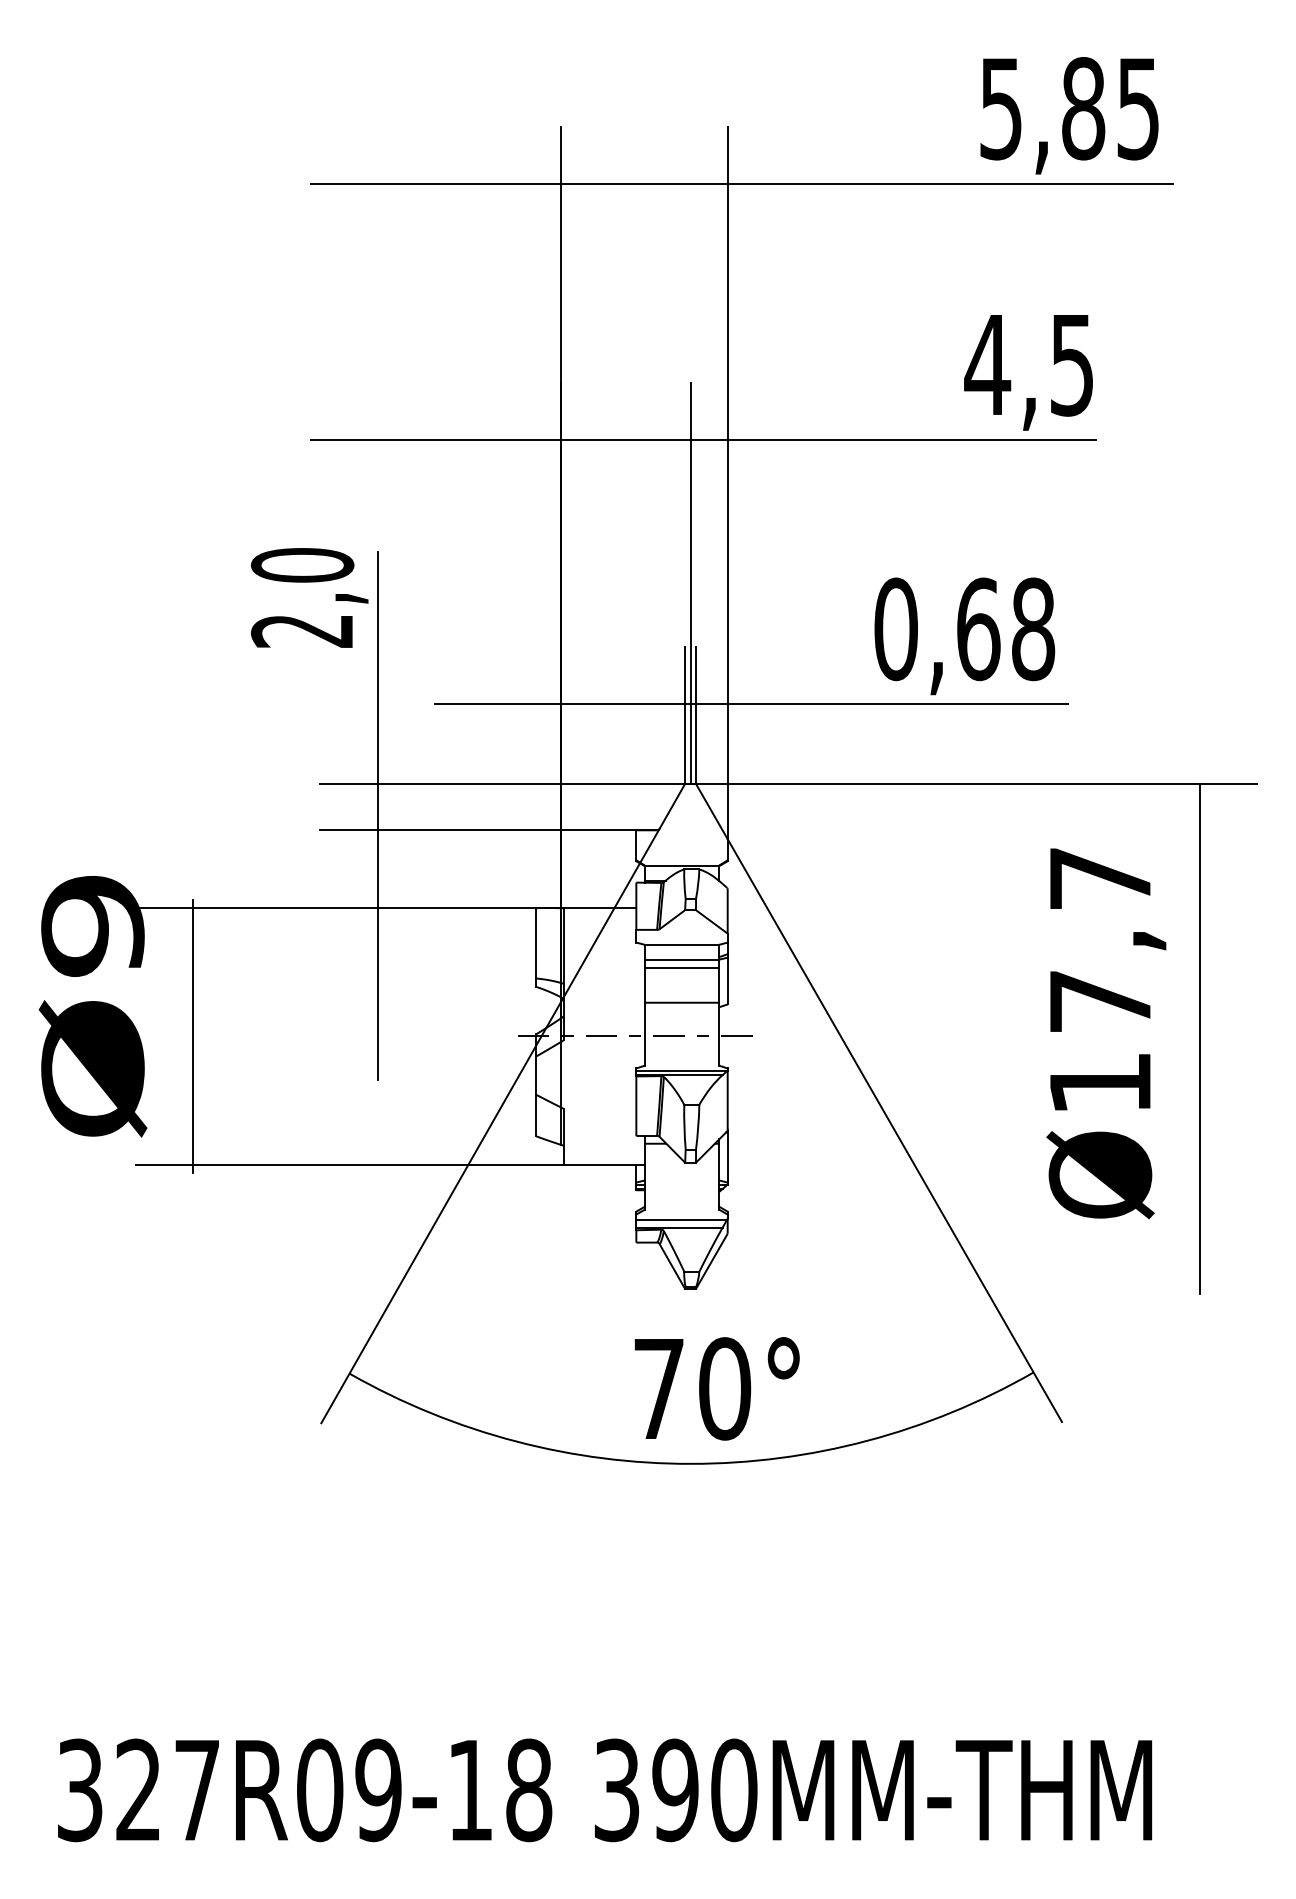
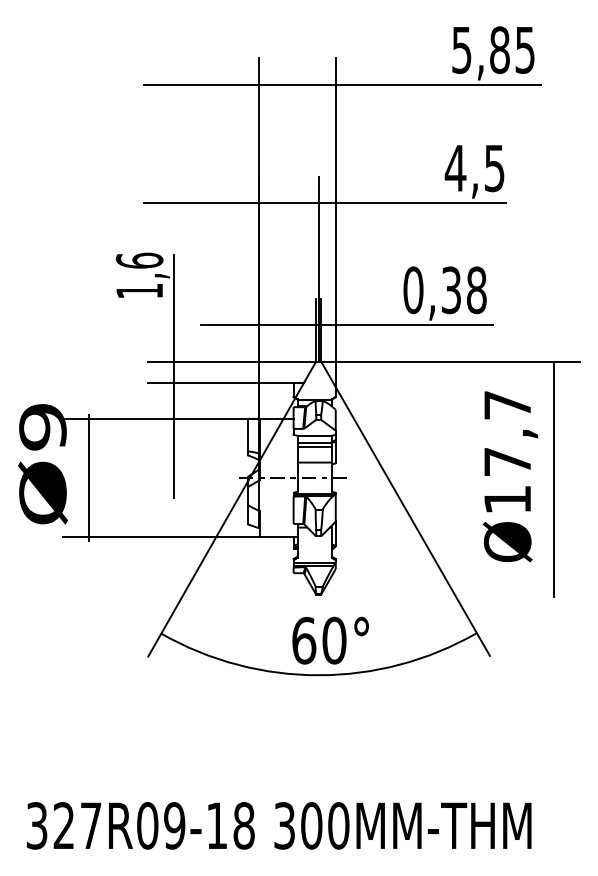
text: (302, 597) -> (139, 275), 2,0 -> 1,6
text: (978, 629) -> (451, 290), 0,68 -> 0,38
text: (659, 1388) -> (304, 640), 70° -> 60°
text: (675, 1789) -> (311, 825), 390MM-THM -> 300MM-THM

